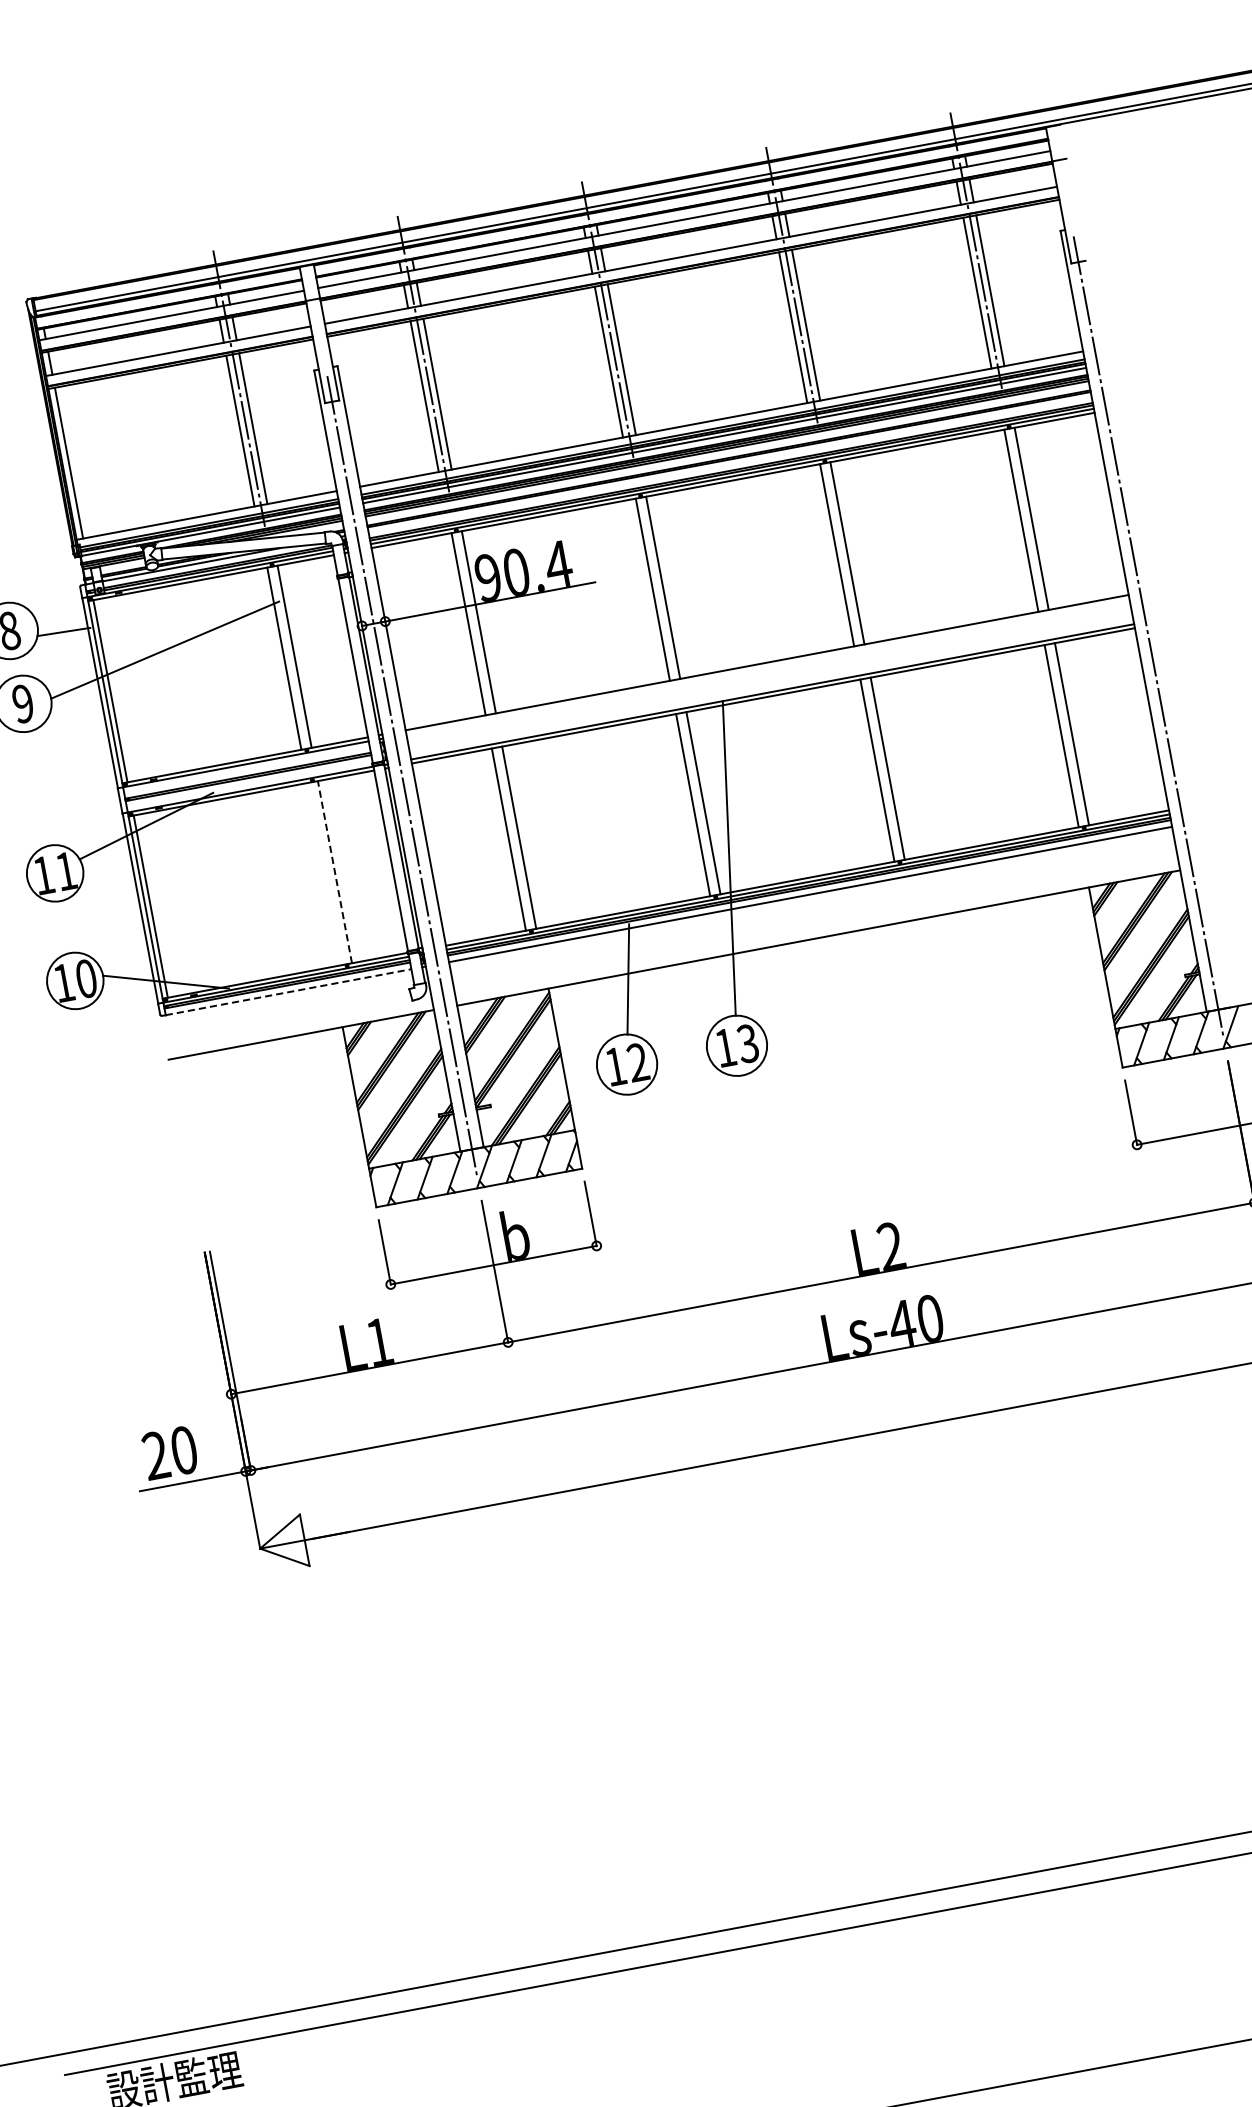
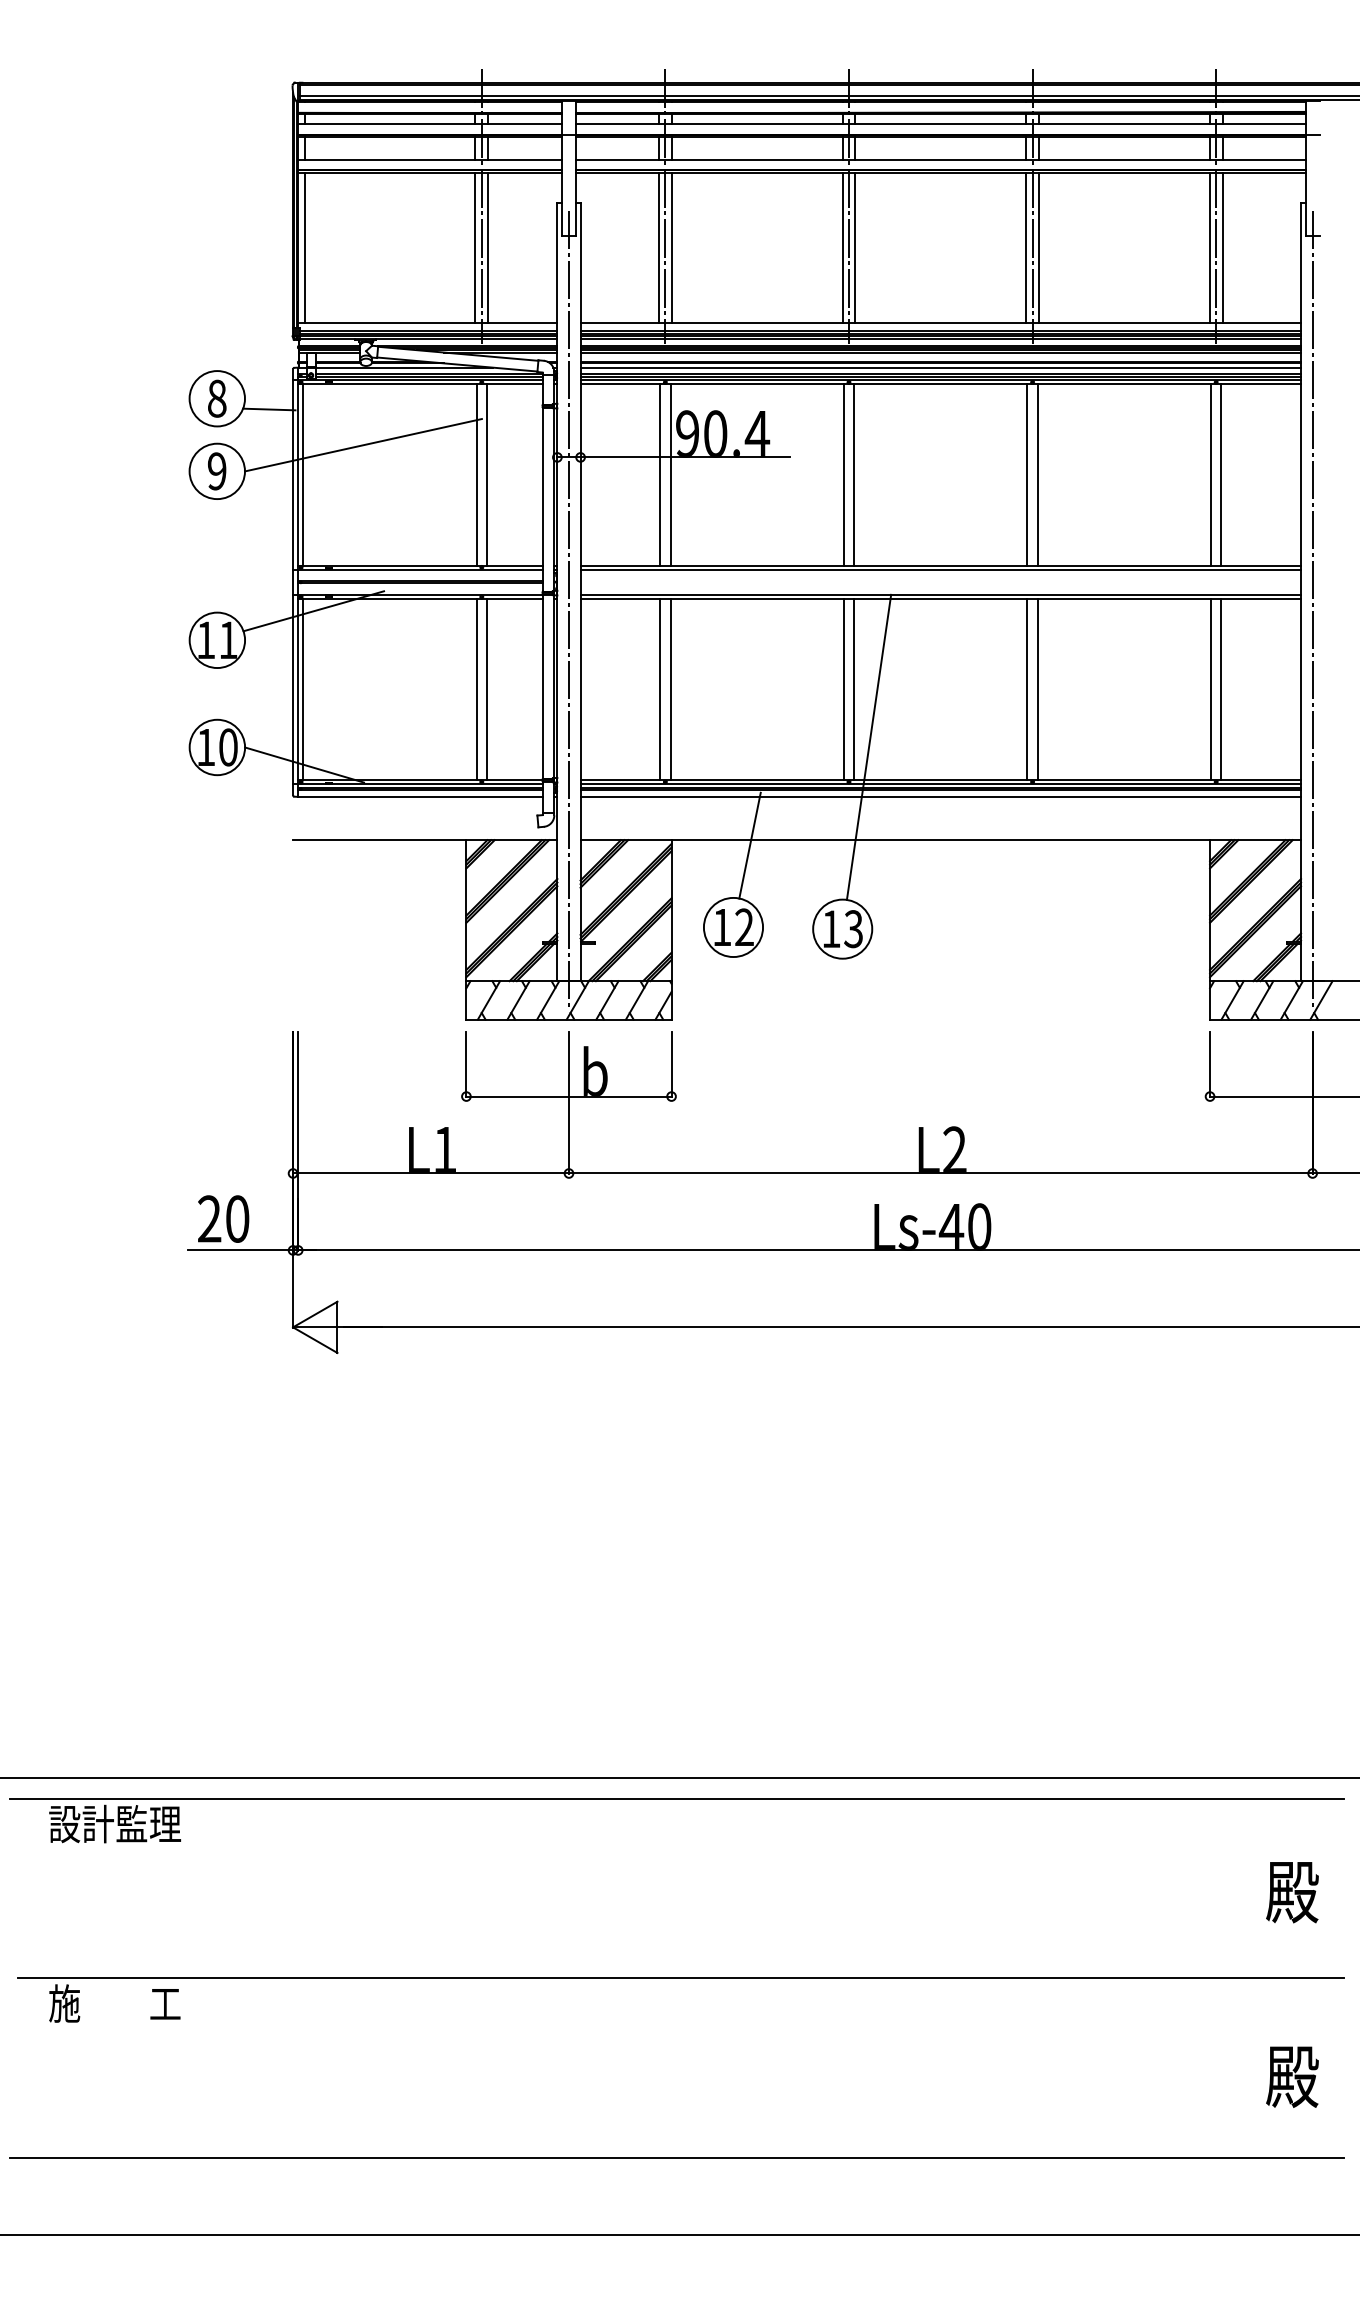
line: (729, 463) -> (940, 367), added
line: (767, 666) -> (940, 569), added
line: (334, 872) -> (486, 689), dashed -> solid
line: (324, 874) -> (476, 689), added
line: (289, 991) -> (421, 796), dashed -> solid

